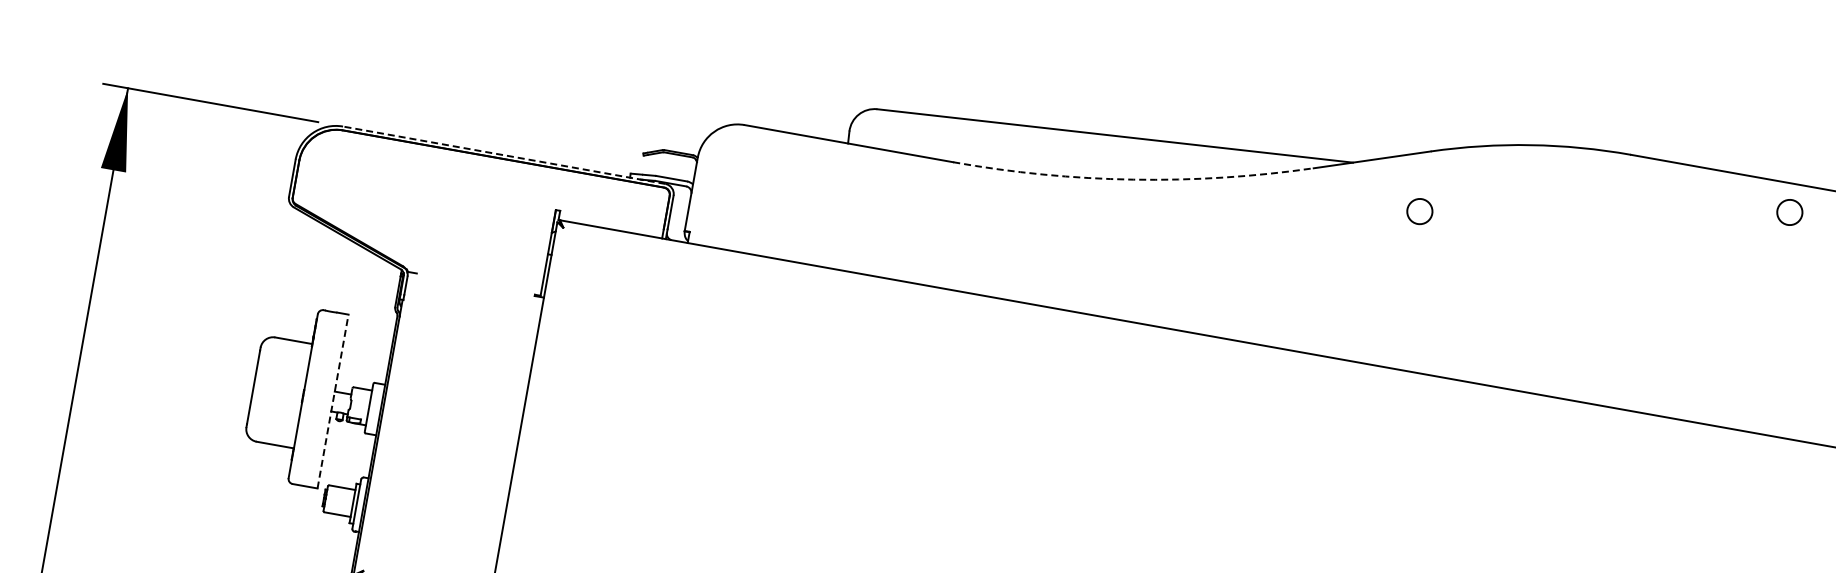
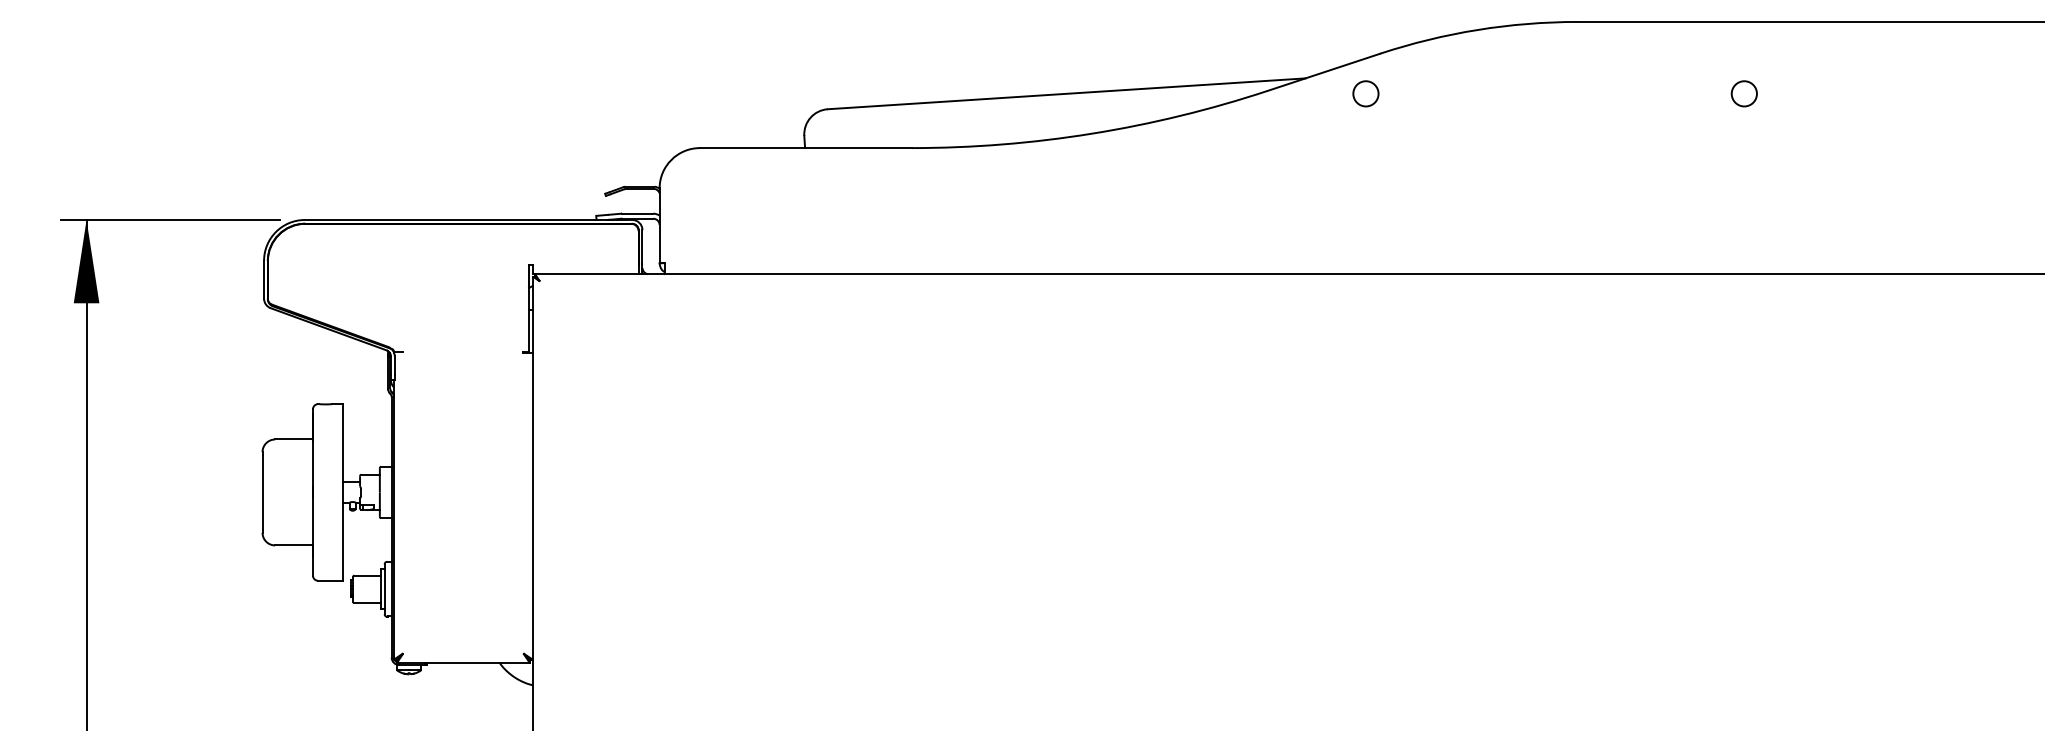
line: (504, 154) -> (468, 219), dashed -> solid
arc: (1133, 179) -> (1092, 133), dashed -> solid
circle: (1419, 211) -> (1365, 93), moved
circle: (1789, 211) -> (1743, 93), moved
line: (333, 400) -> (343, 491), dashed -> solid

